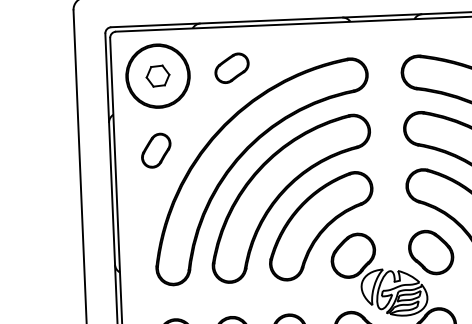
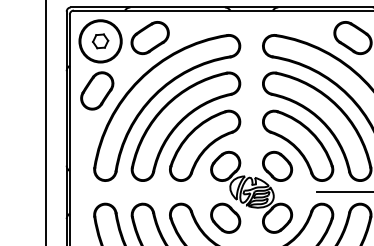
part: (231, 68) -> (149, 38), size x1.67
part: (156, 150) -> (97, 90), size x1.67

